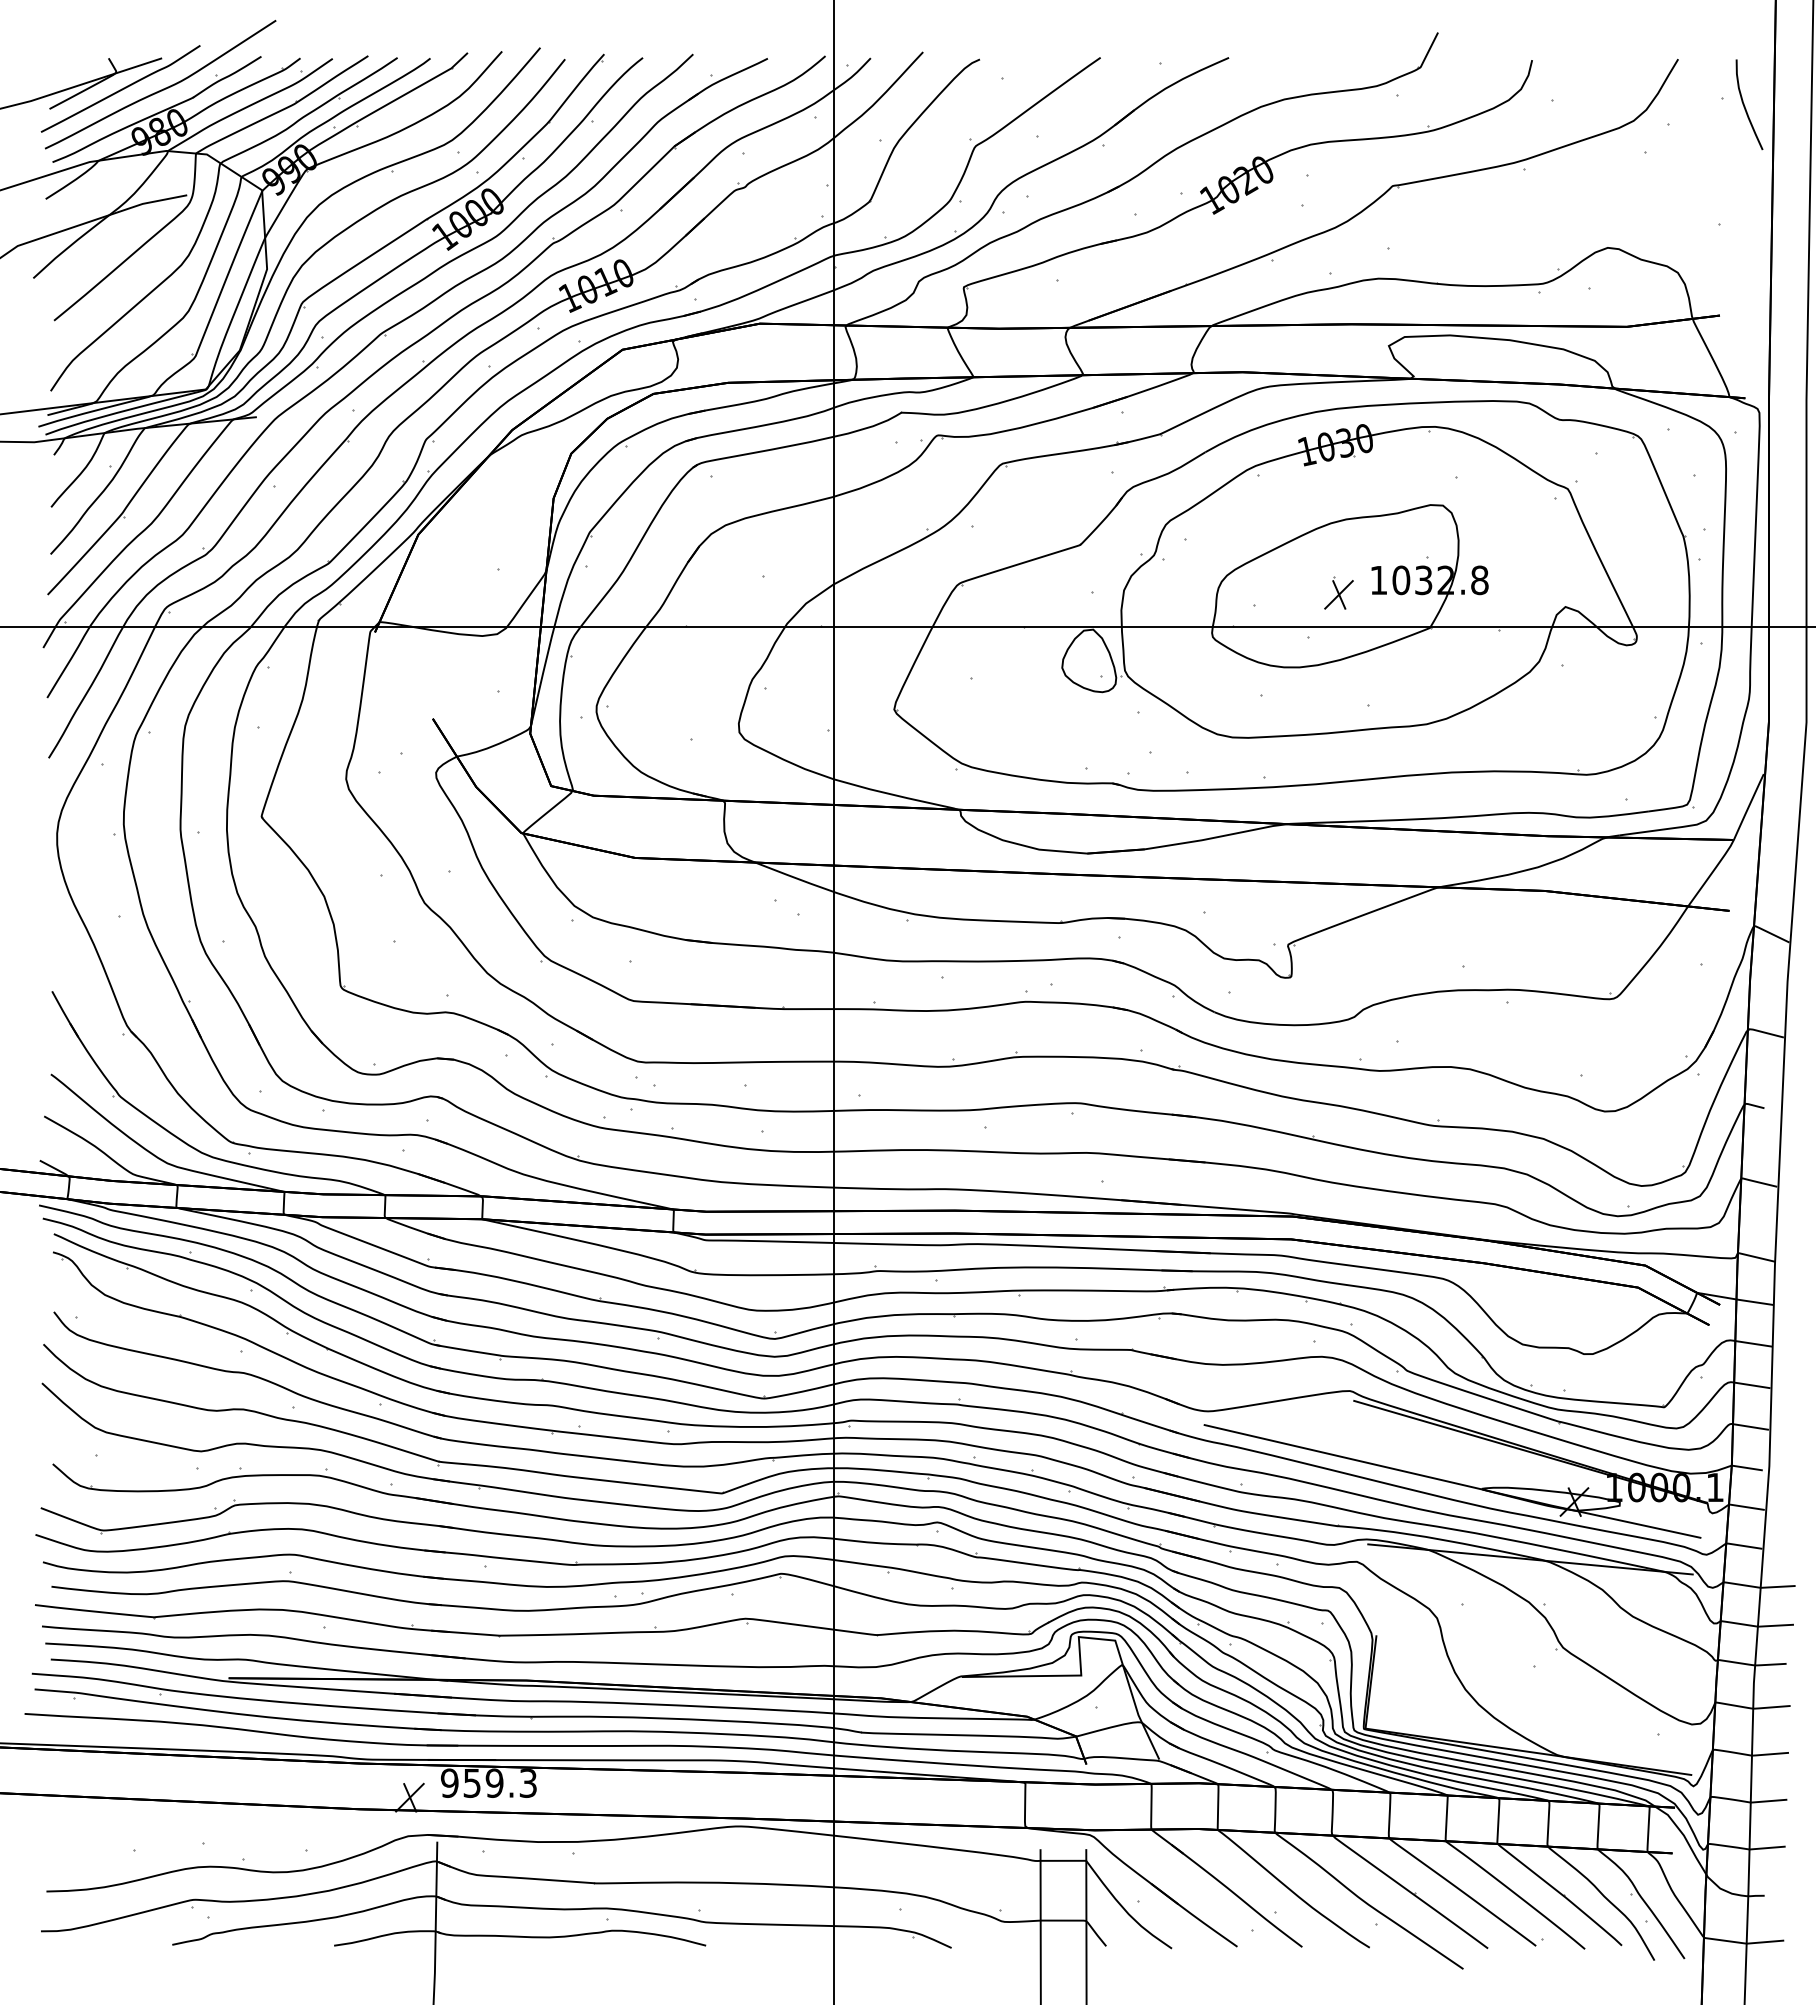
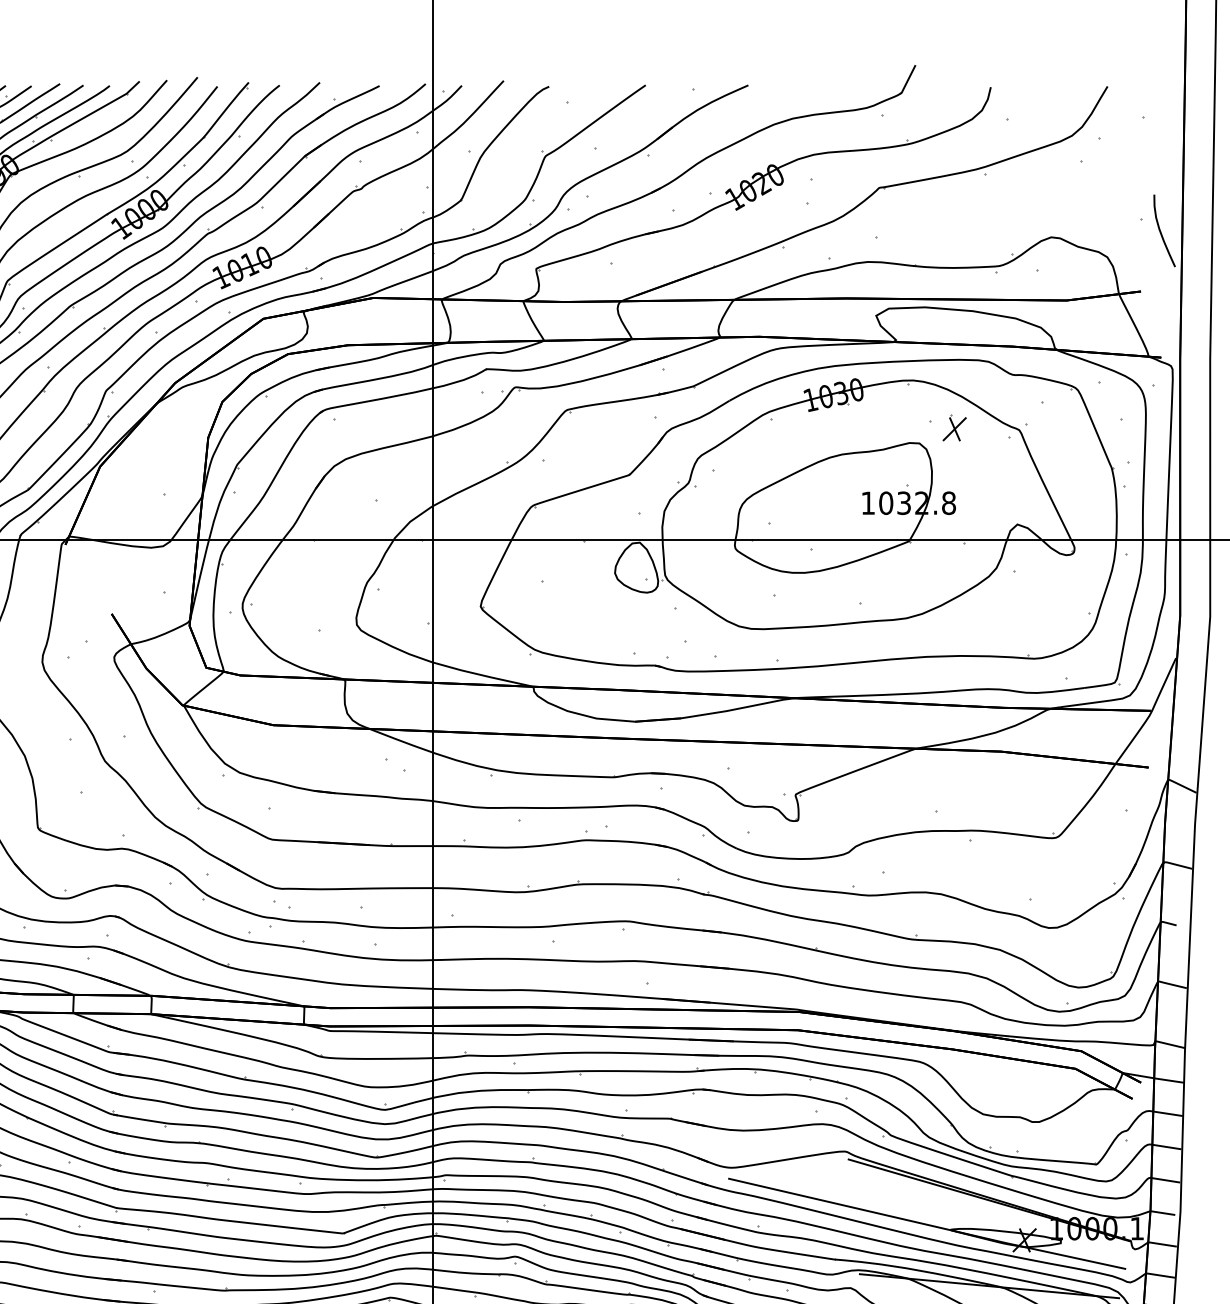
curve: (1745, 106) -> (1161, 232), moved
part: (1338, 592) -> (954, 427), moved

